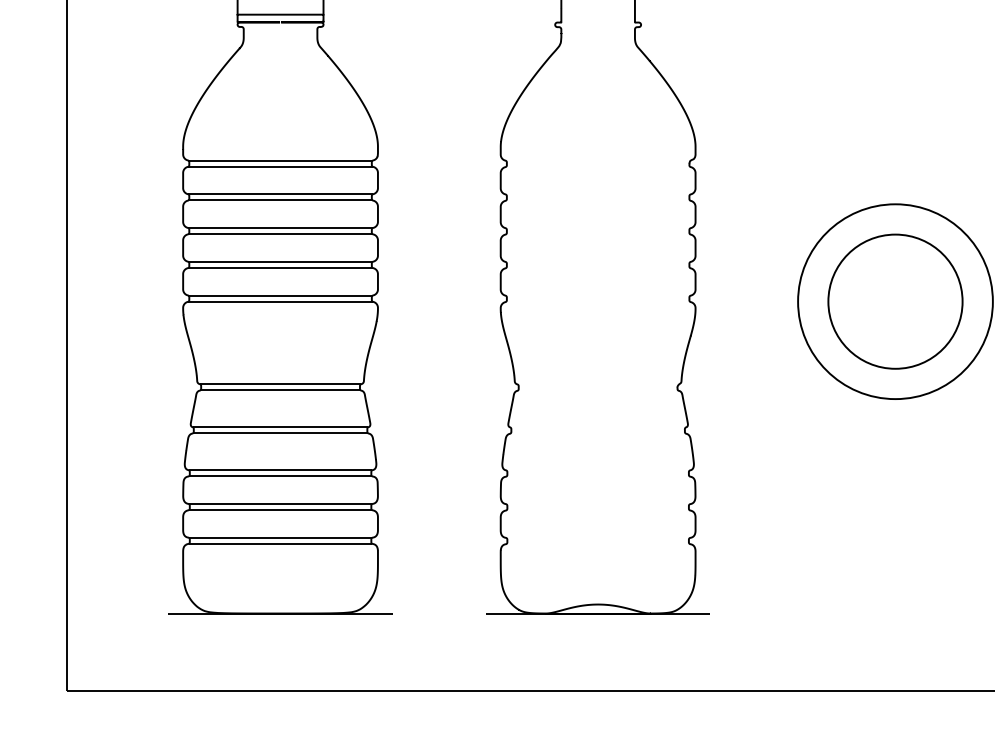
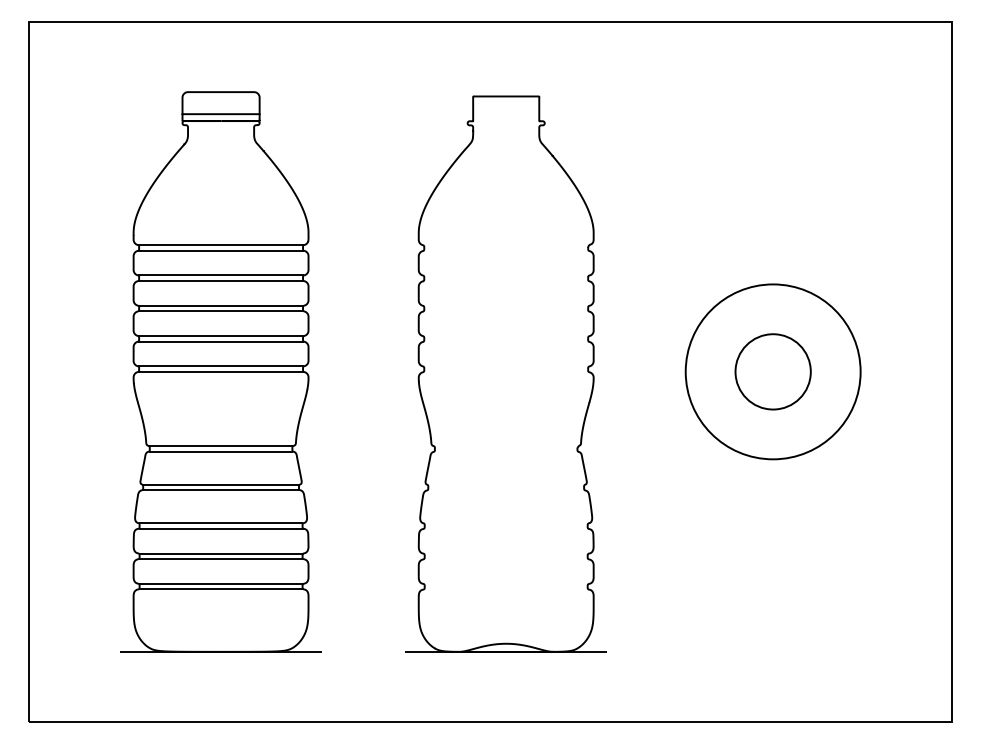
circle: (894, 301) -> (772, 371), size x0.62

